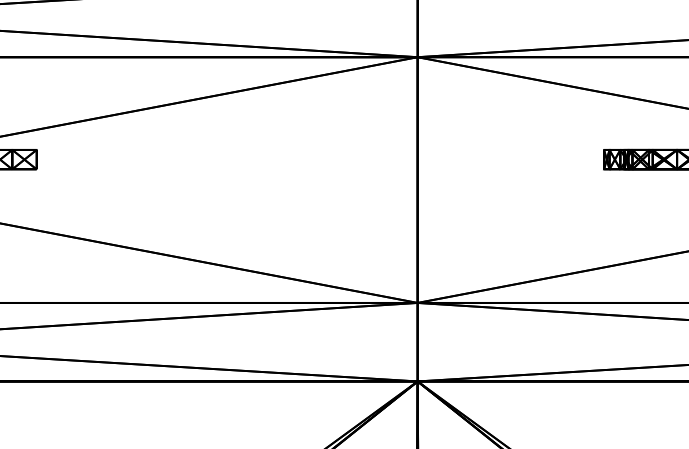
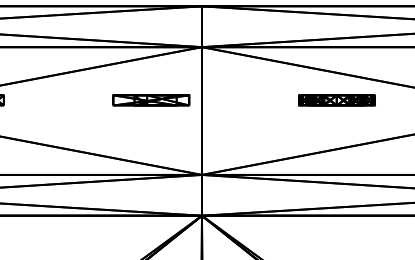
part: (320, 159) -> (151, 100), added

